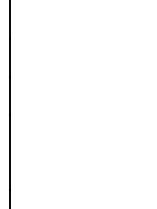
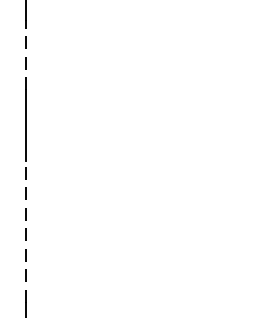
line: (9, 57) -> (25, 54), solid -> dashed
line: (9, 152) -> (25, 232), solid -> dashed

